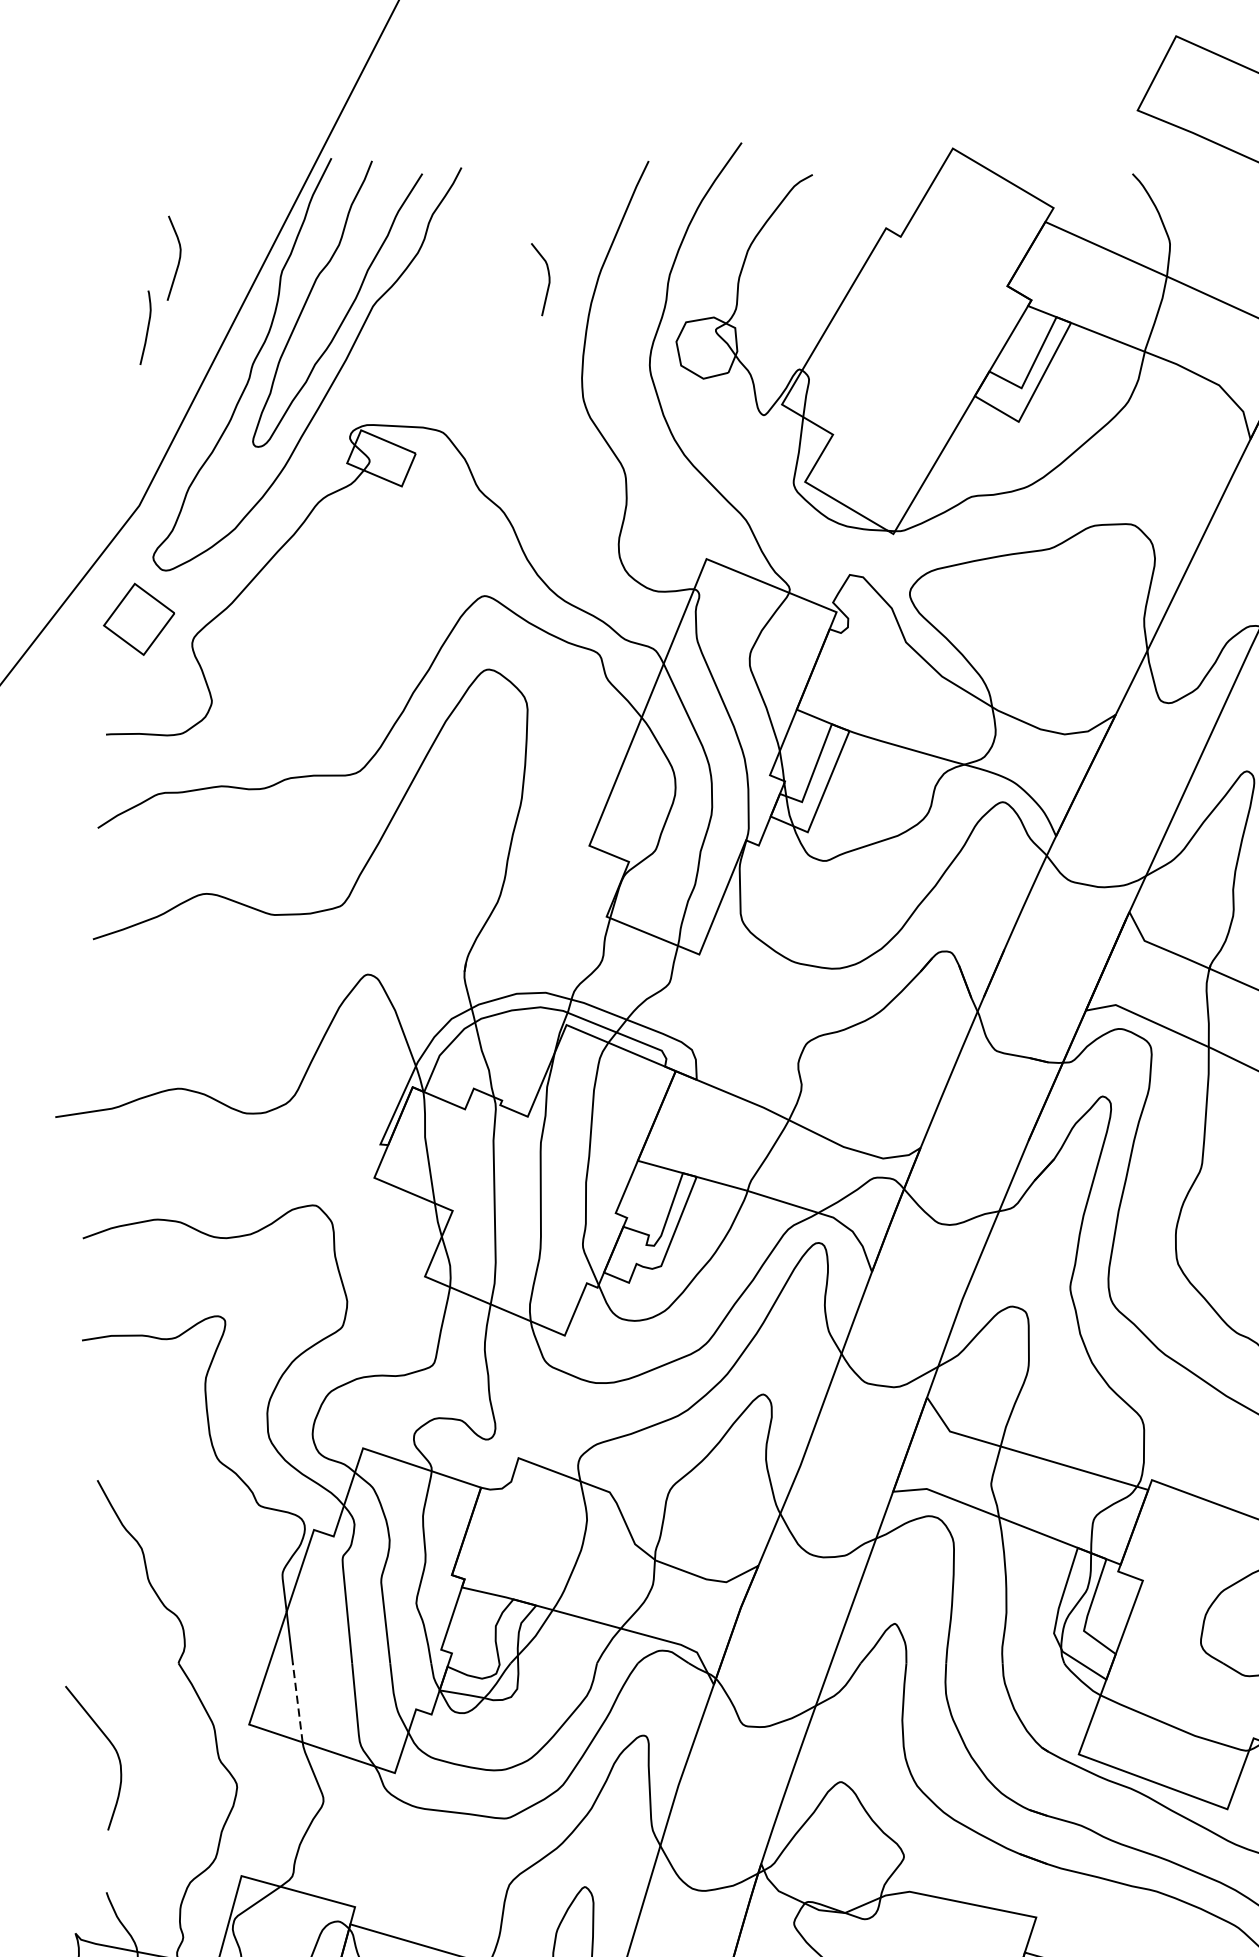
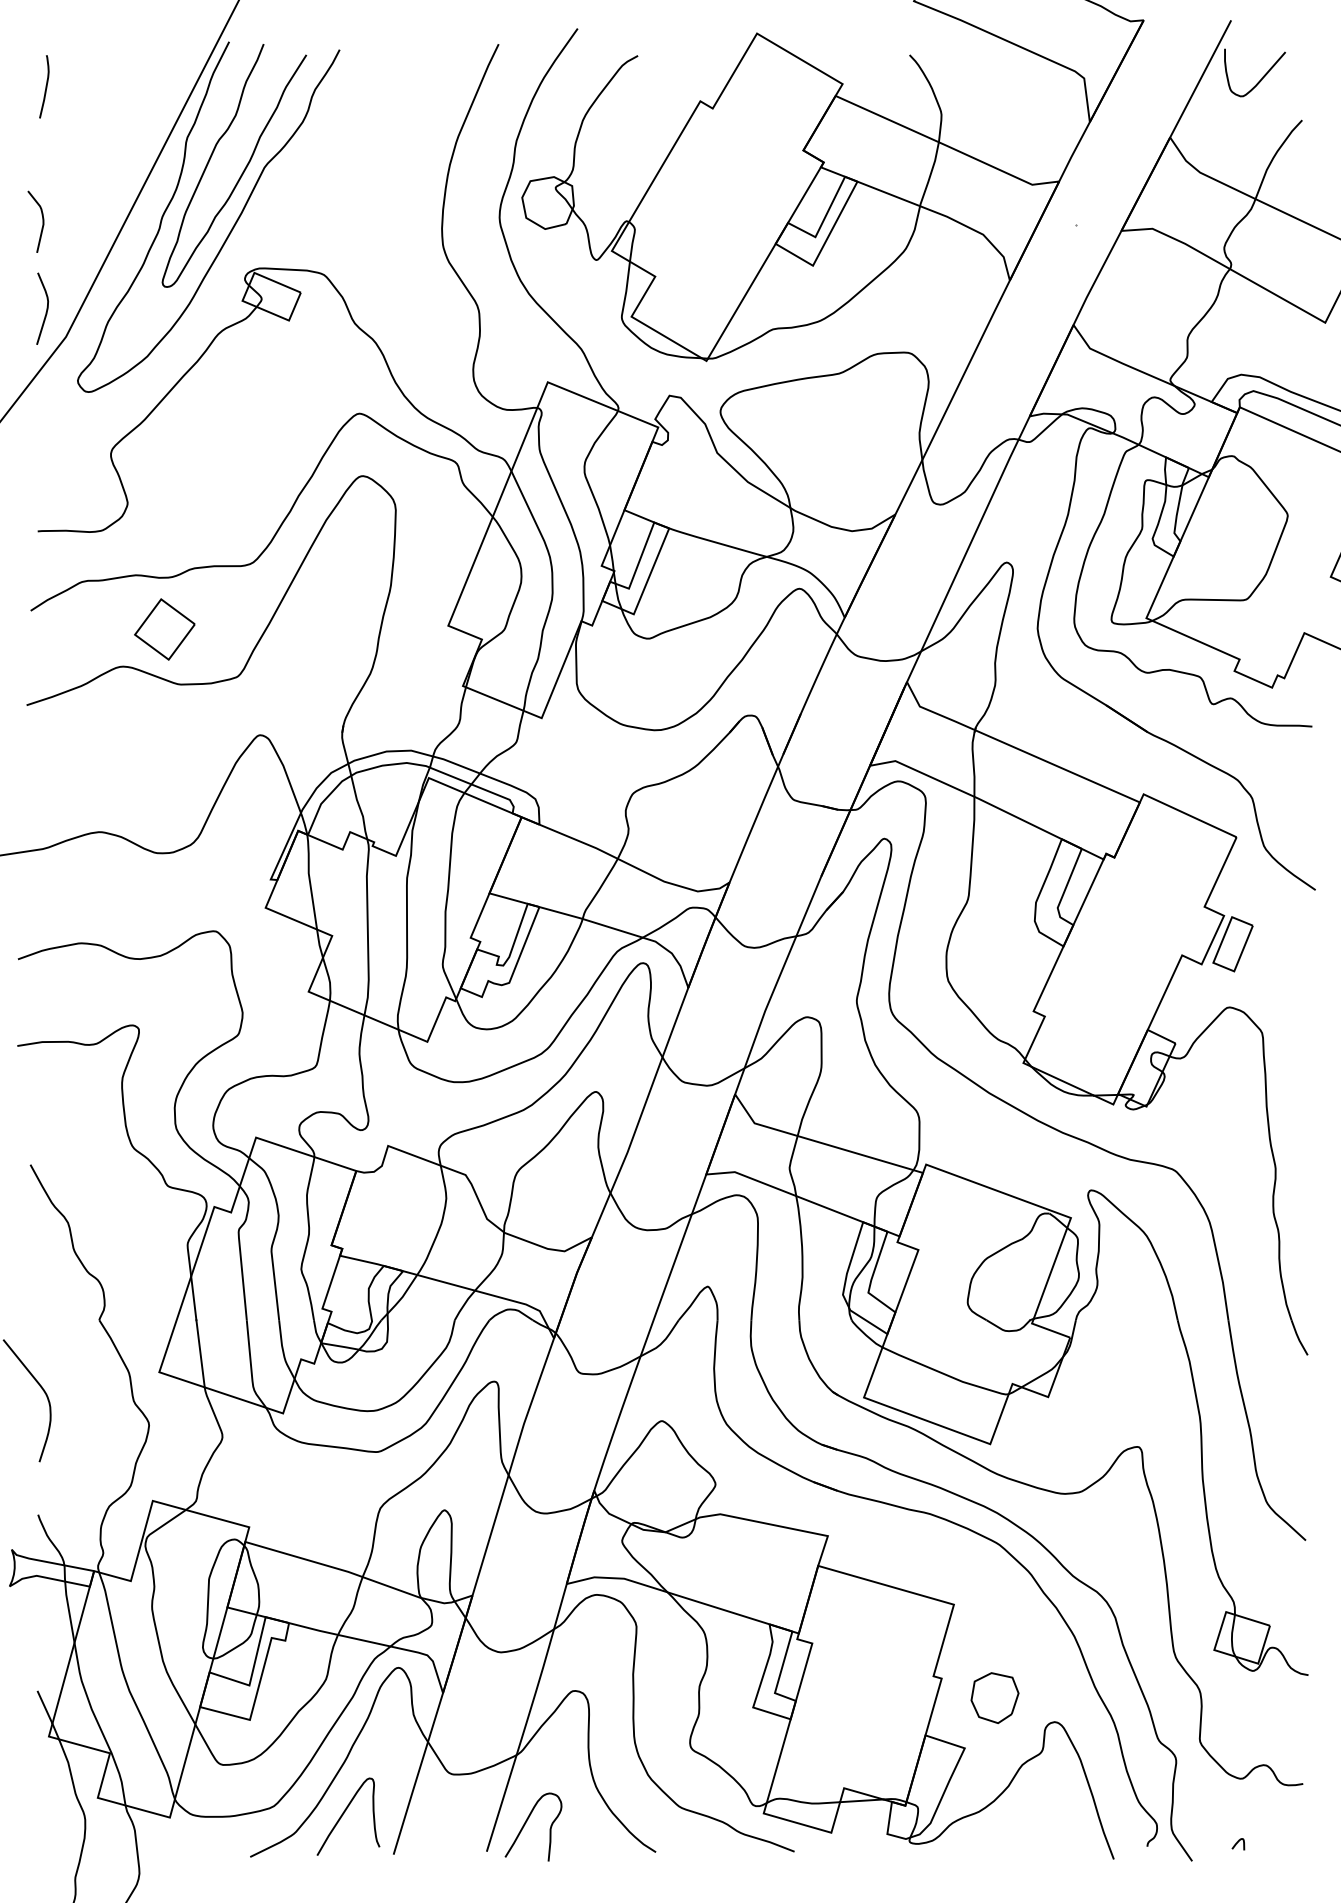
curve: (178, 257) -> (46, 308), moved
curve: (548, 279) -> (42, 221), moved
curve: (146, 327) -> (45, 86), moved
part: (138, 619) -> (164, 629), moved
line: (297, 1702) -> (200, 1353), dashed -> solid

